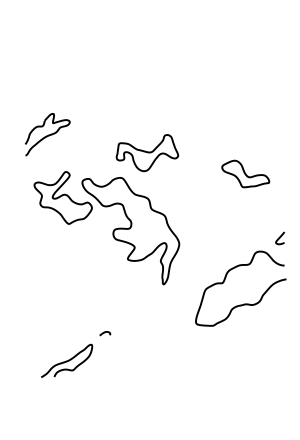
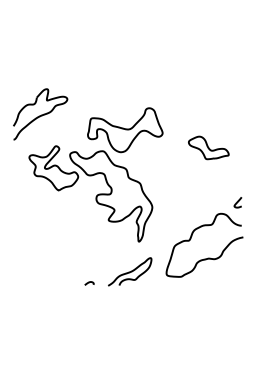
part: (47, 134) -> (40, 114), size x1.43
part: (147, 152) -> (125, 129), size x1.43
curve: (67, 360) -> (130, 271), moved

